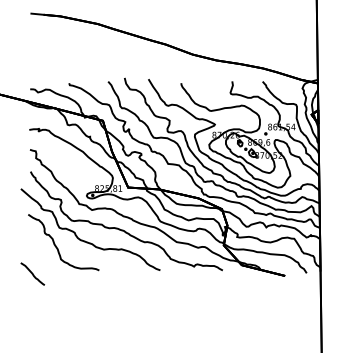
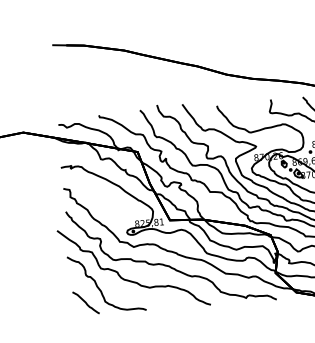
curve: (32, 273) -> (85, 302), moved

